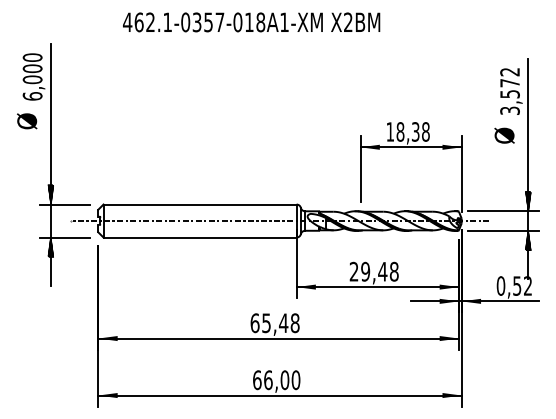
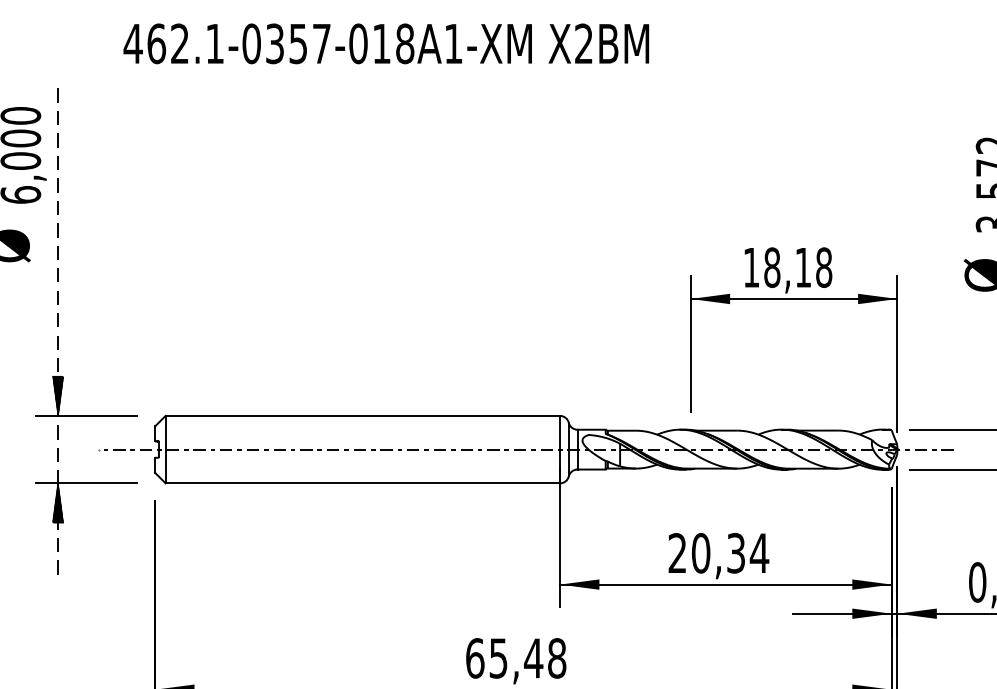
text: (251, 22) -> (386, 44), moved
text: (415, 131) -> (802, 266), 18,38 -> 18,18
line: (50, 164) -> (57, 334), solid -> dashed
text: (379, 271) -> (729, 552), 29,48 -> 20,34

